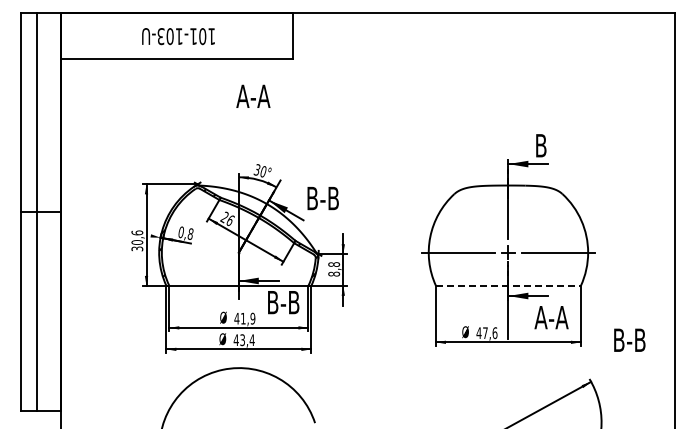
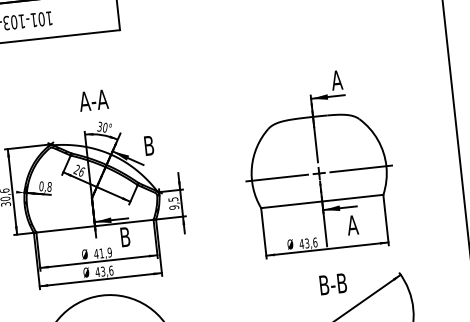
text: (253, 95) -> (93, 99), moved
text: (540, 145) -> (336, 80), B -> A
text: (329, 198) -> (163, 144), B-B -> B
text: (334, 269) -> (174, 203), 8,8 -> 9,5
line: (508, 285) -> (322, 201), dashed -> solid
text: (289, 302) -> (139, 235), B-B -> B
text: (558, 317) -> (367, 223), A-A -> A
text: (485, 333) -> (307, 243), 47,6 -> 43,6
text: (629, 339) -> (332, 283), moved
text: (251, 340) -> (110, 271), 43,4 -> 43,6

